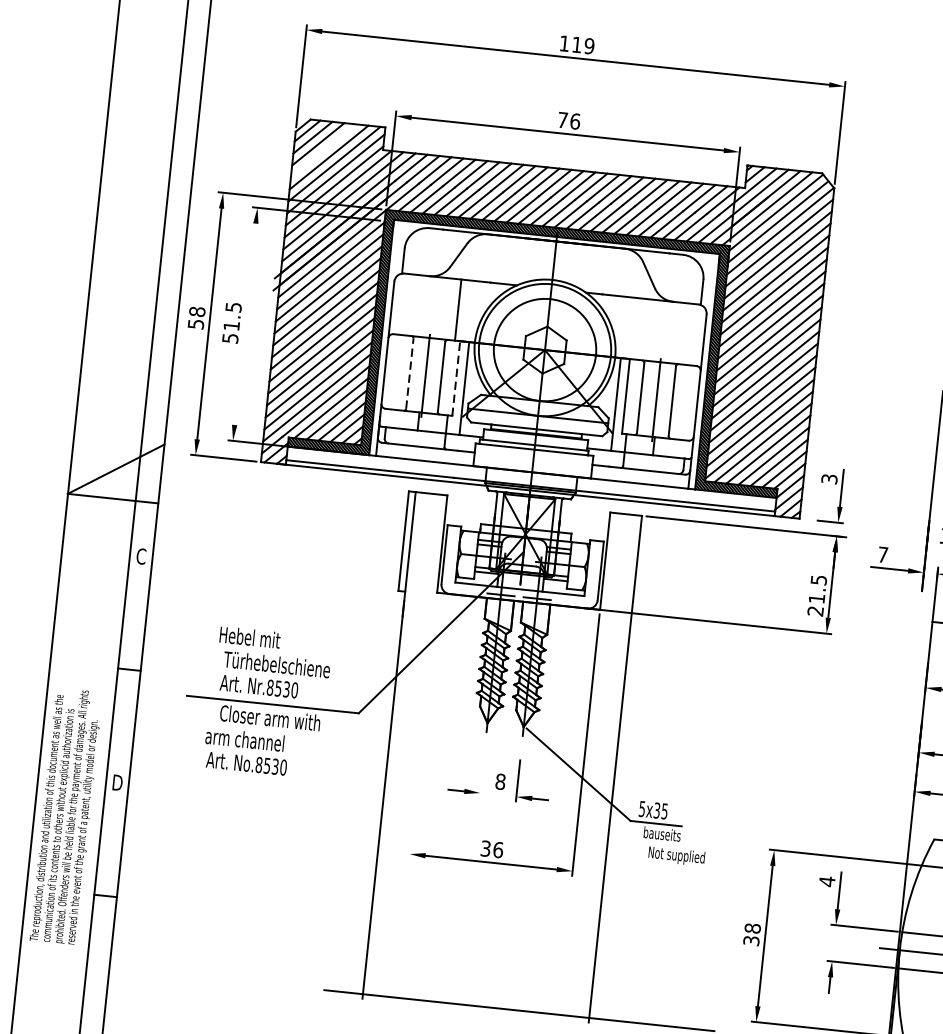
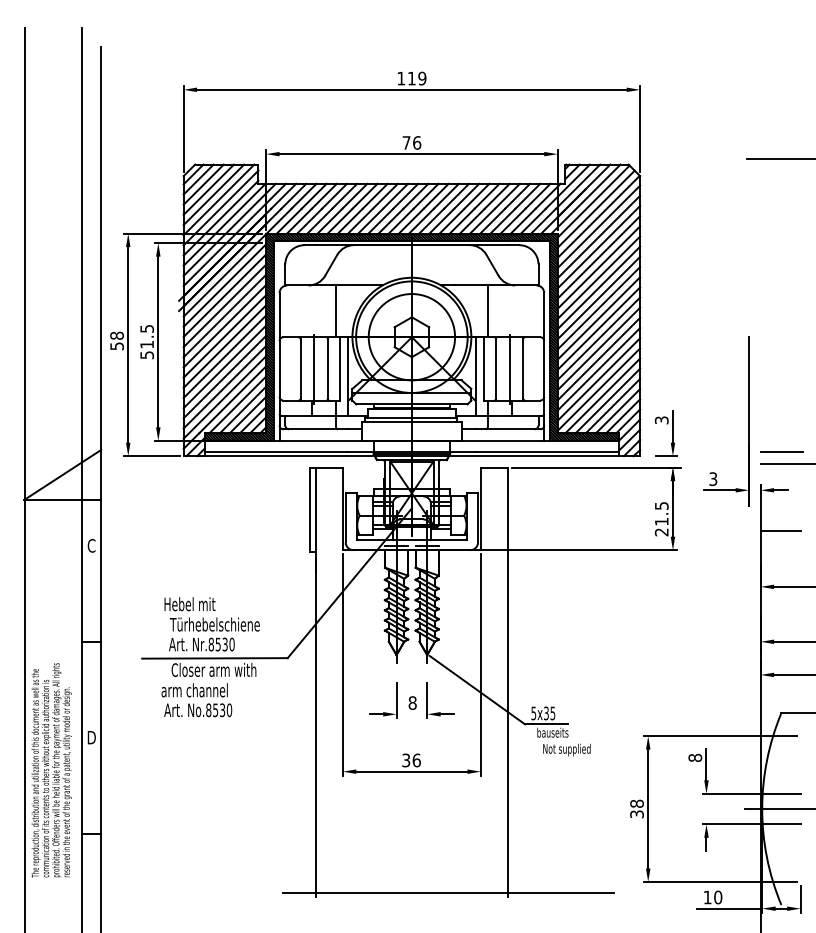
line: (323, 150) -> (208, 189), added
line: (245, 323) -> (158, 341), added
line: (638, 329) -> (488, 311), added
line: (409, 373) -> (300, 368), dashed -> solid
line: (455, 378) -> (339, 368), dashed -> solid
text: (883, 555) -> (713, 479), 7 -> 3
line: (422, 727) -> (342, 664), added
line: (481, 776) -> (396, 700), added
text: (827, 881) -> (695, 757), 4 -> 8

